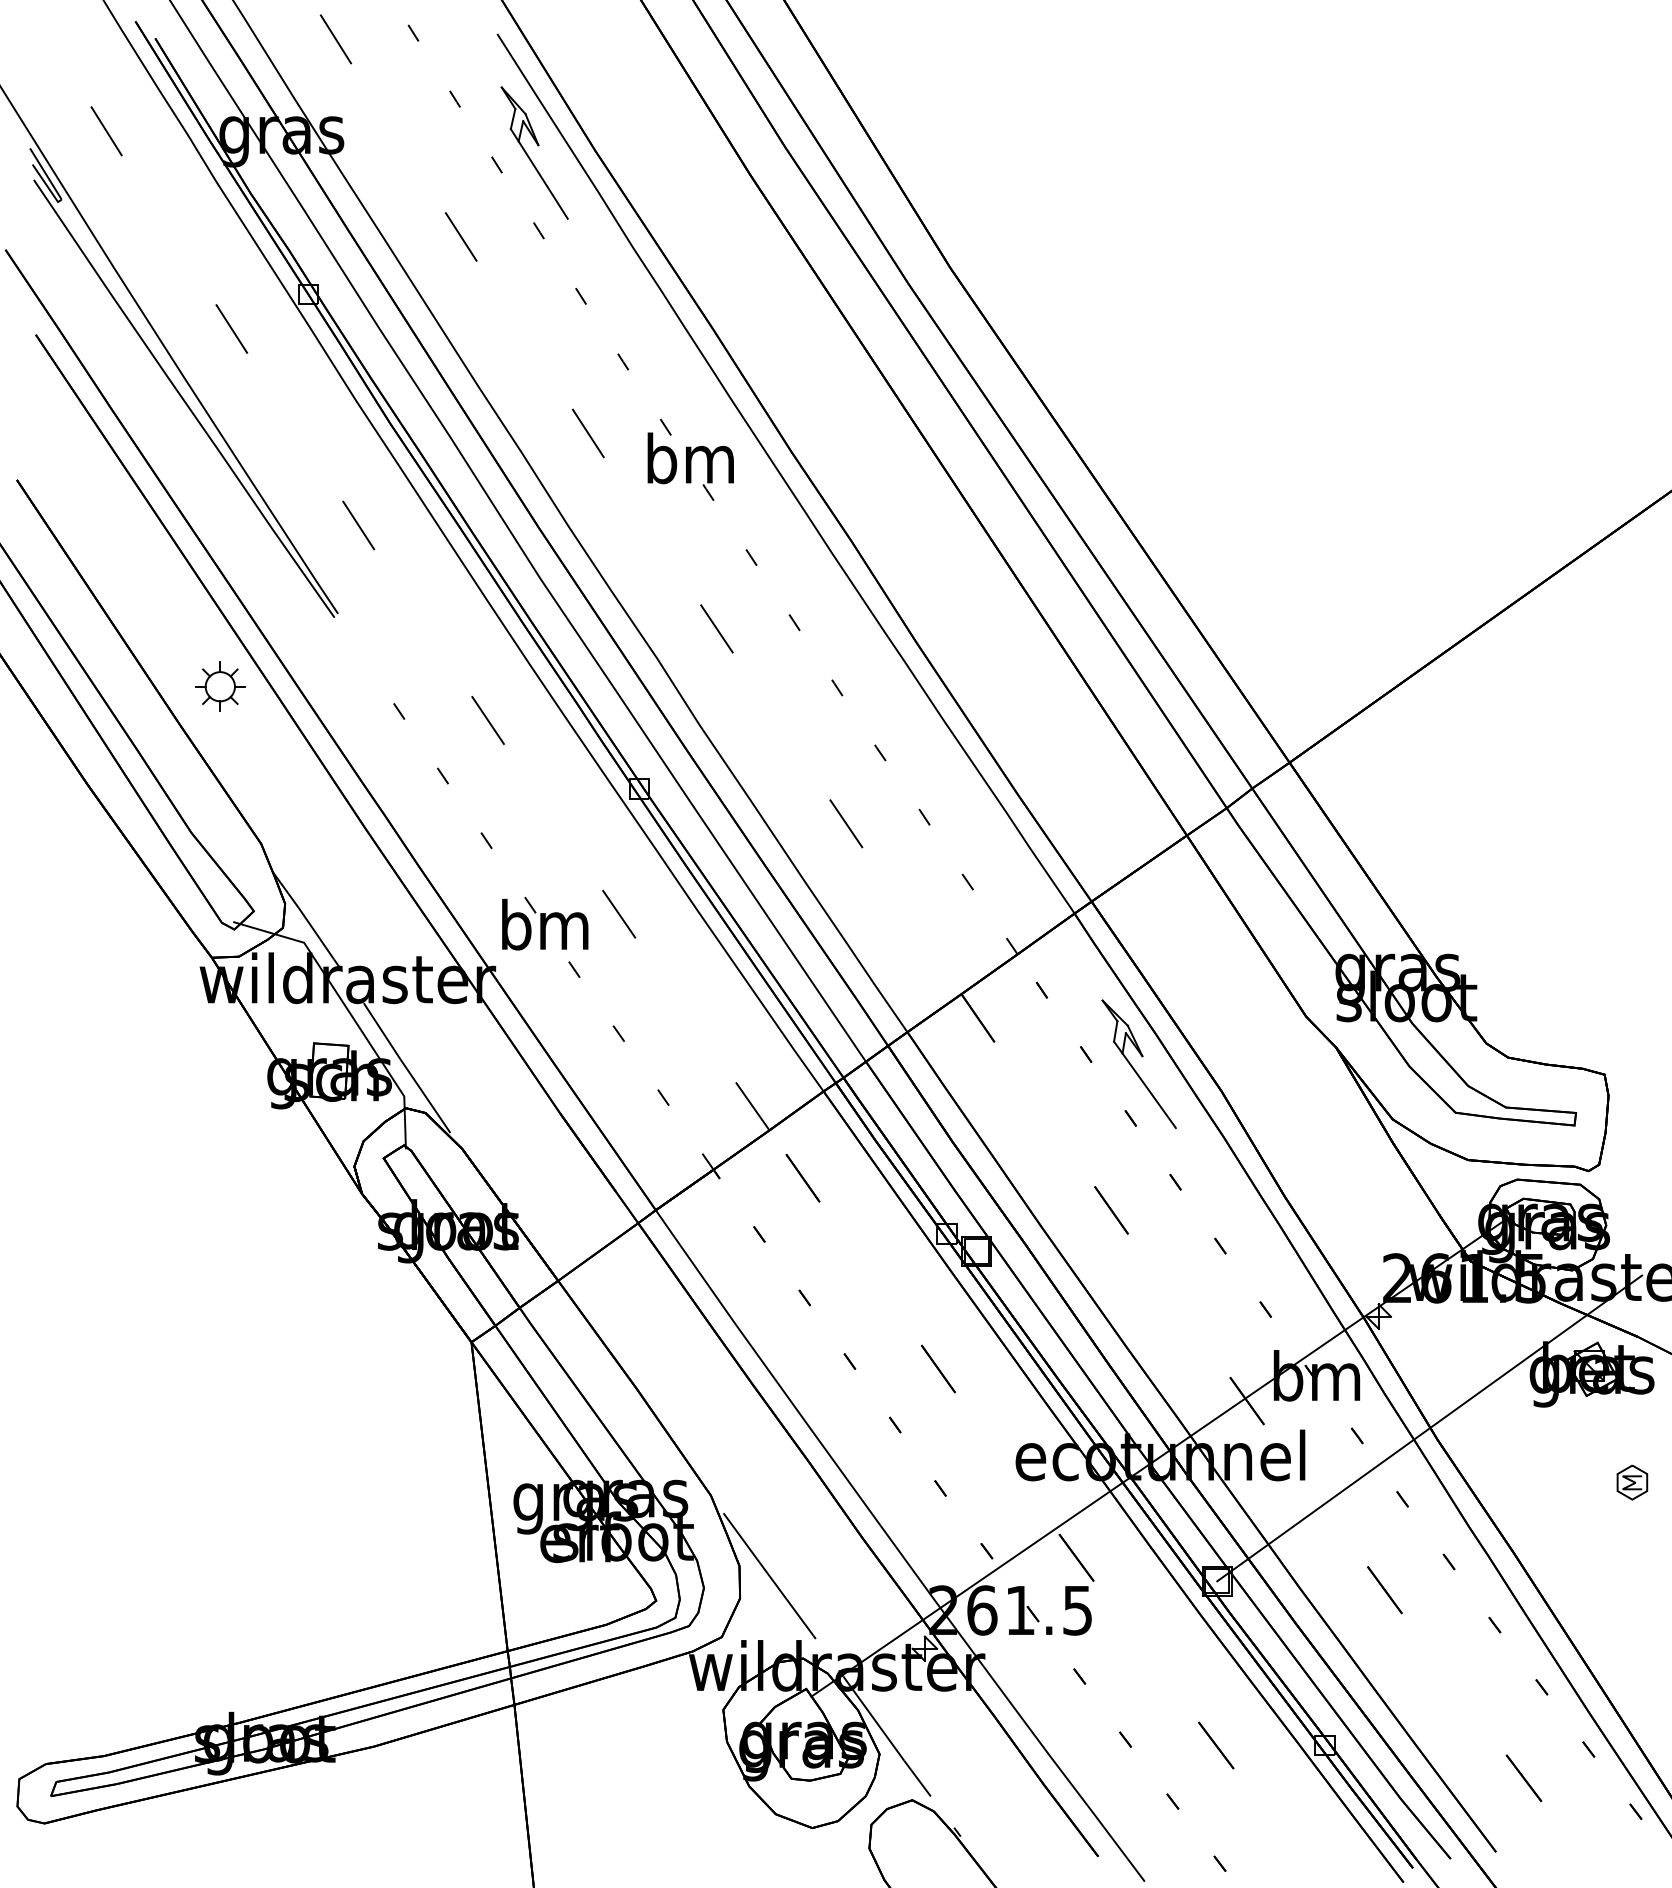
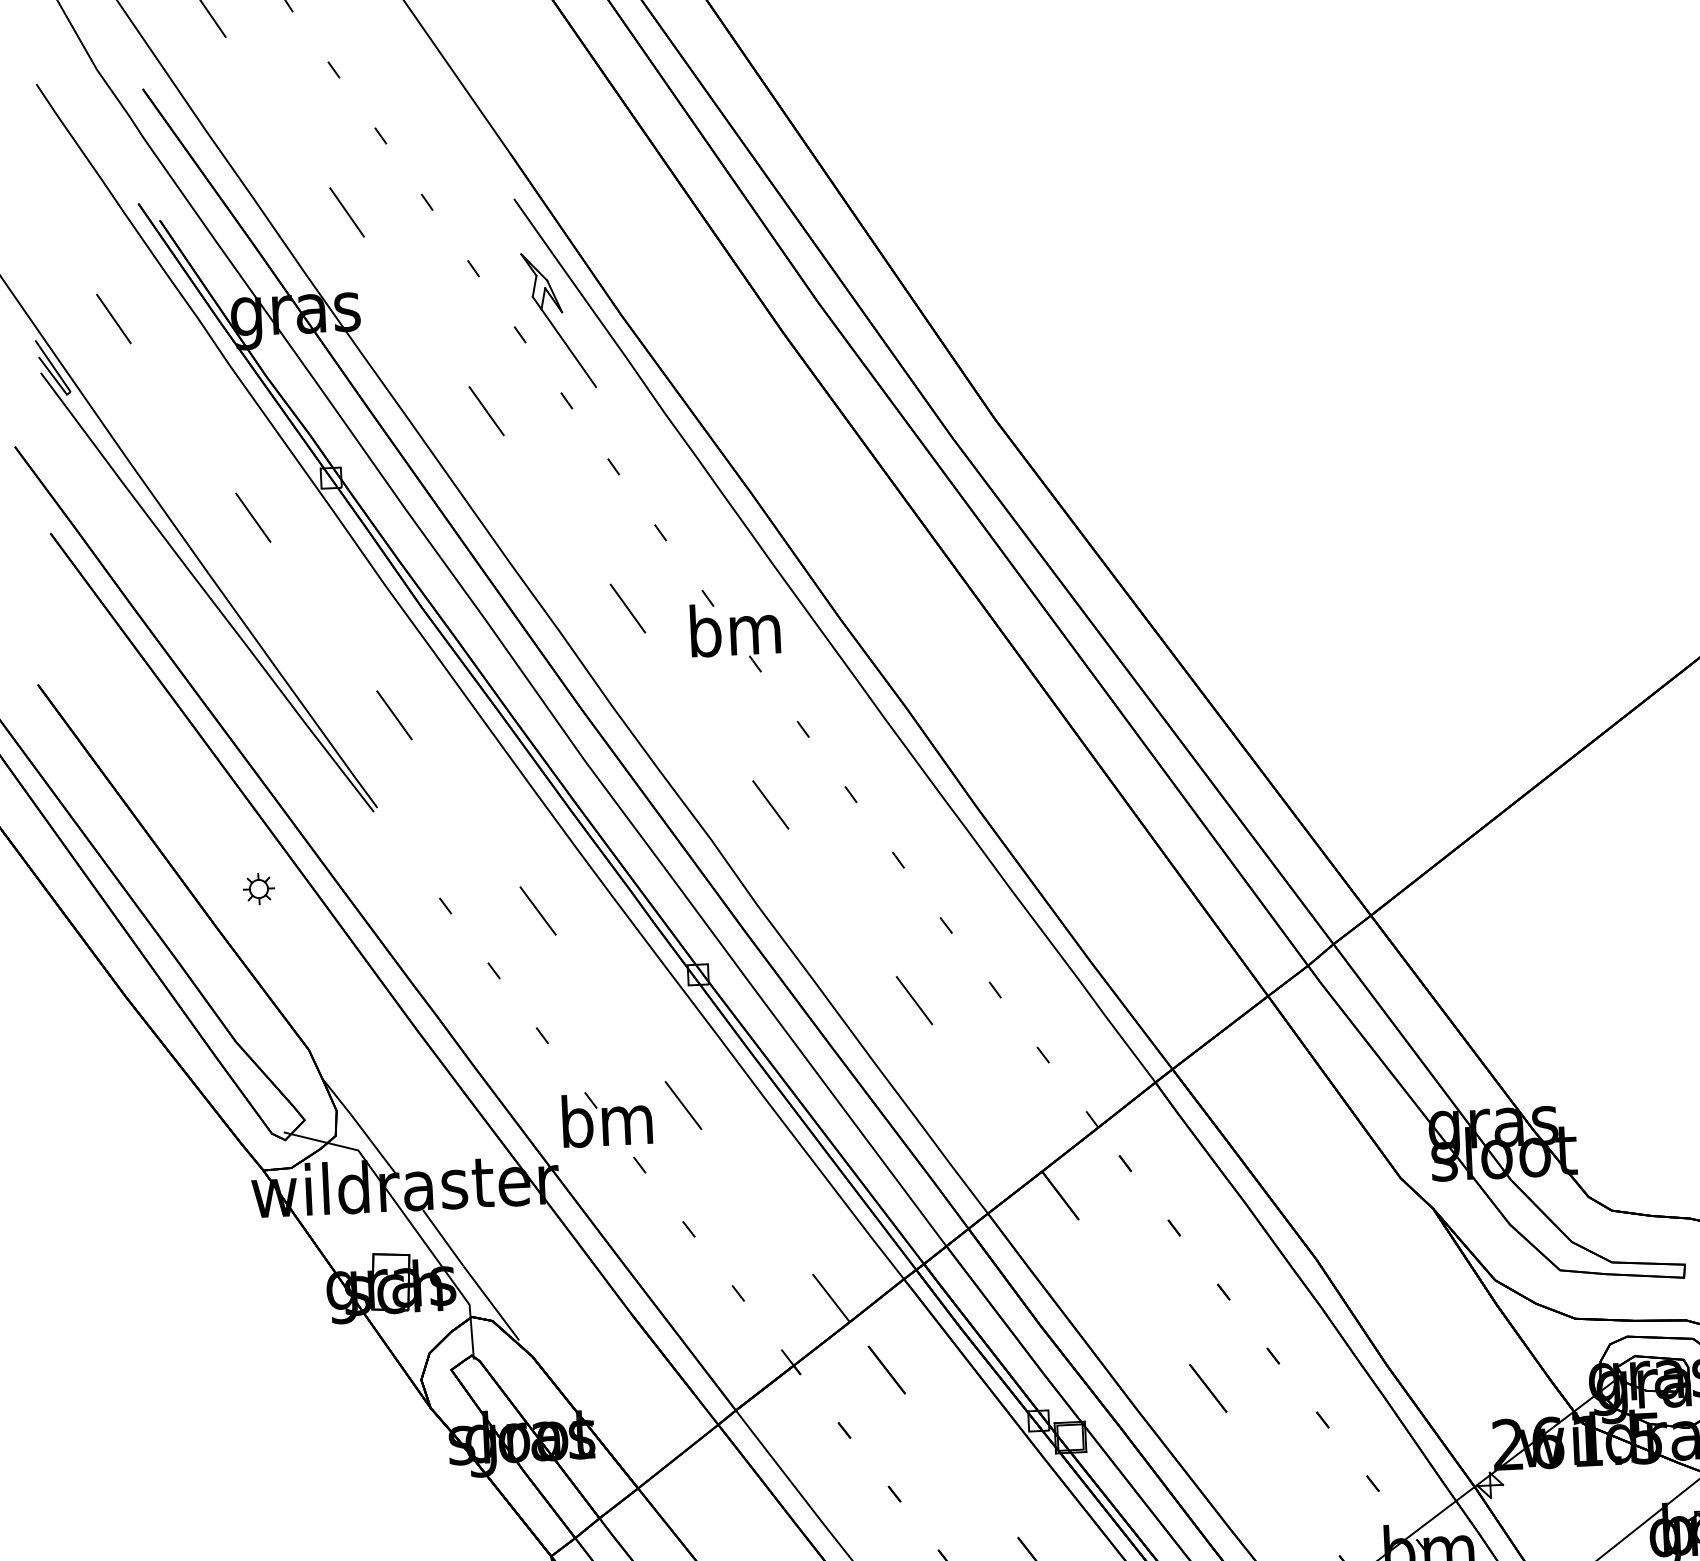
part: (220, 686) -> (259, 888), size x0.6
part: (1138, 1064) -> (1229, 1235), removed

